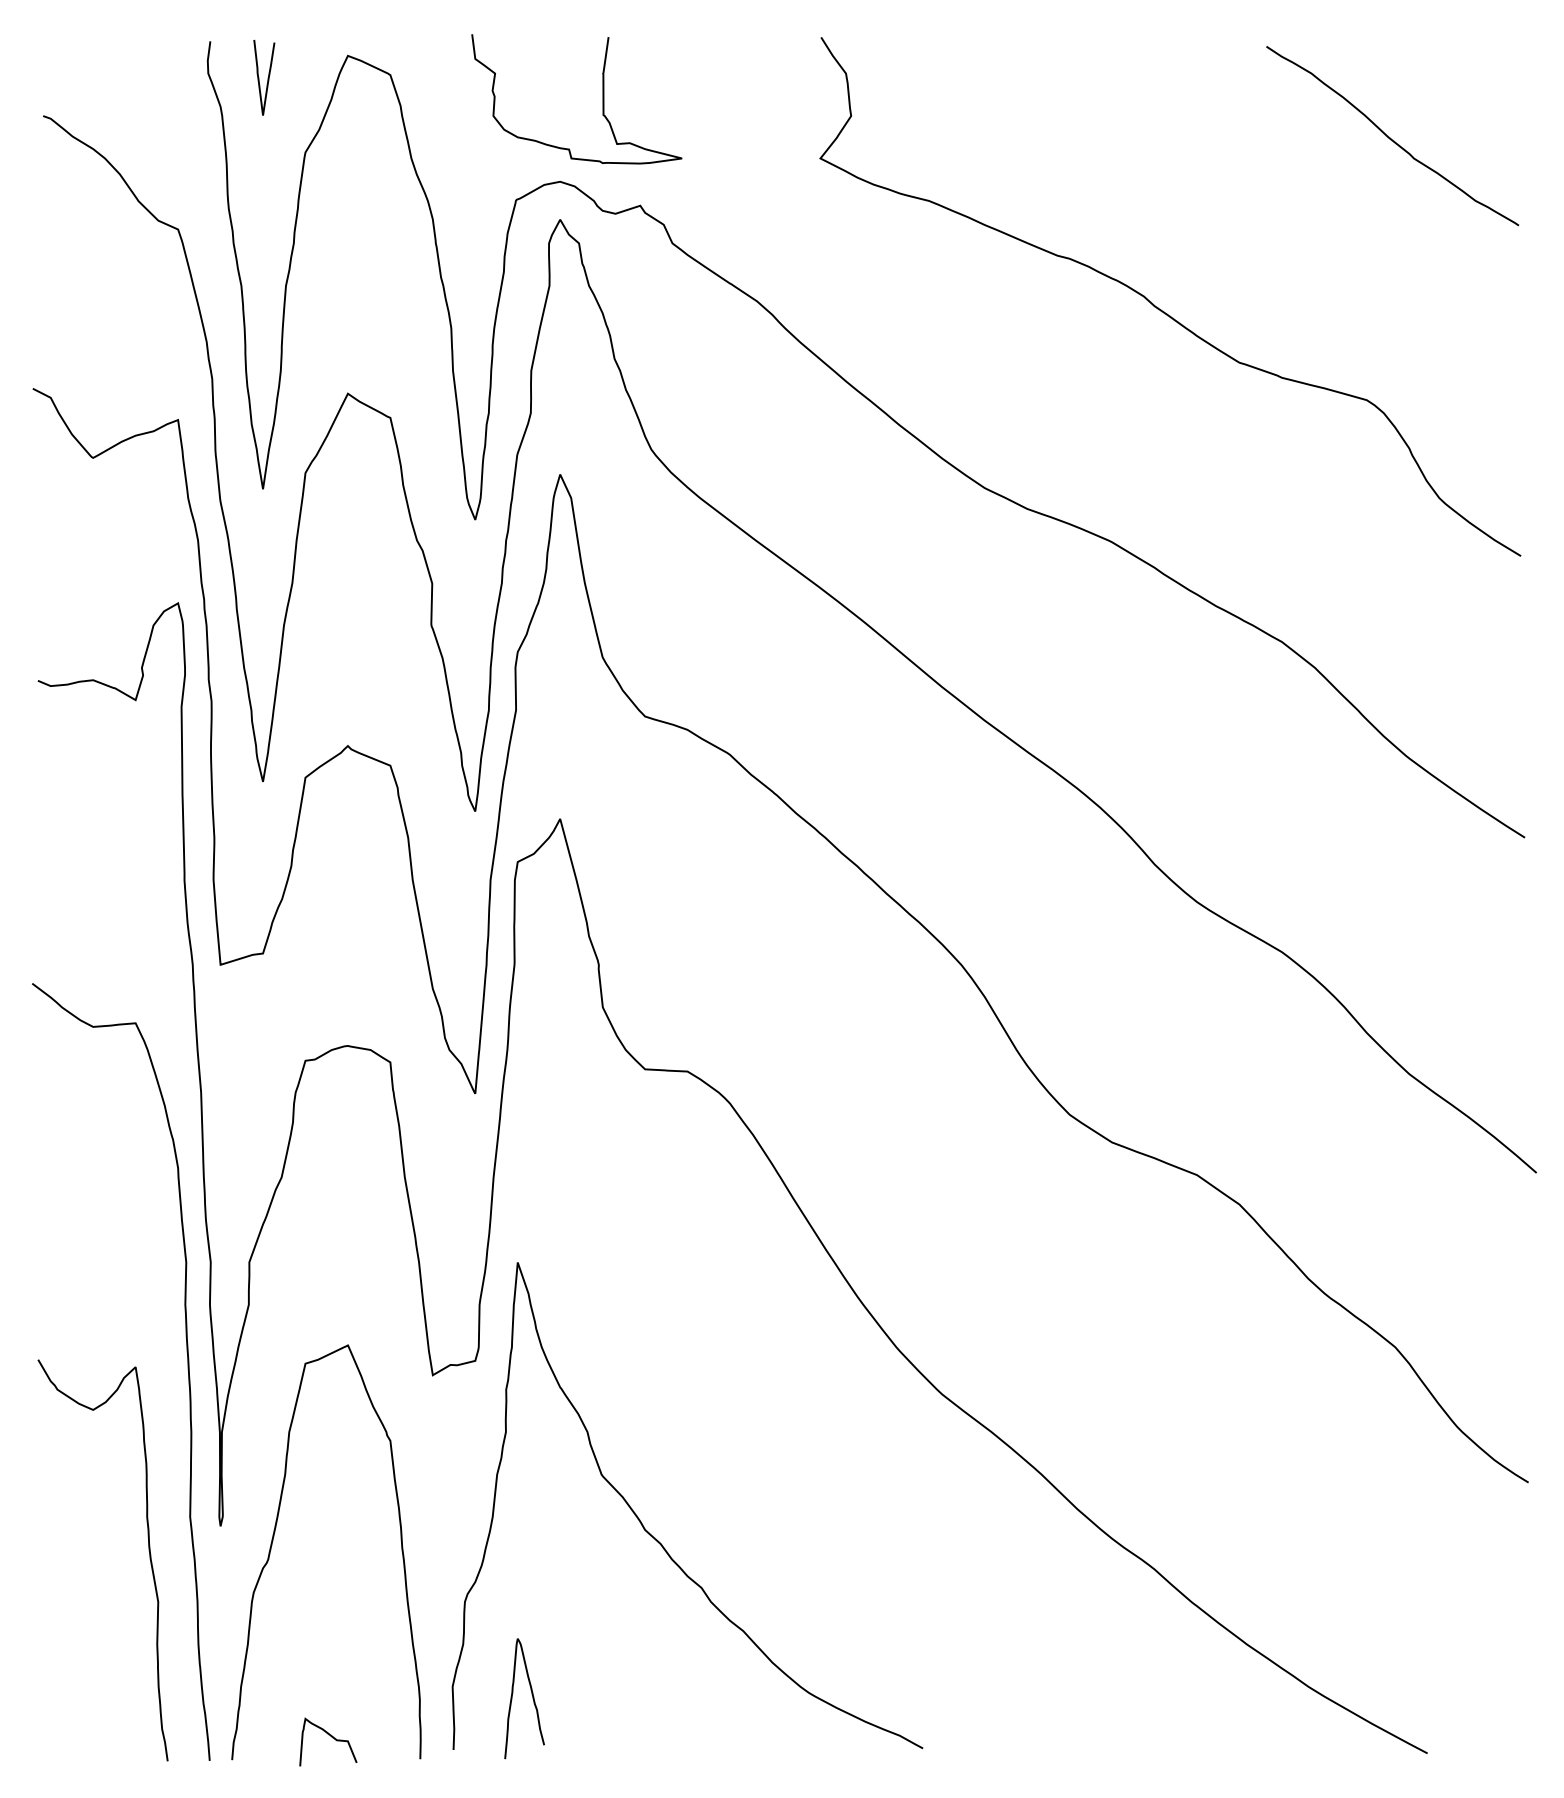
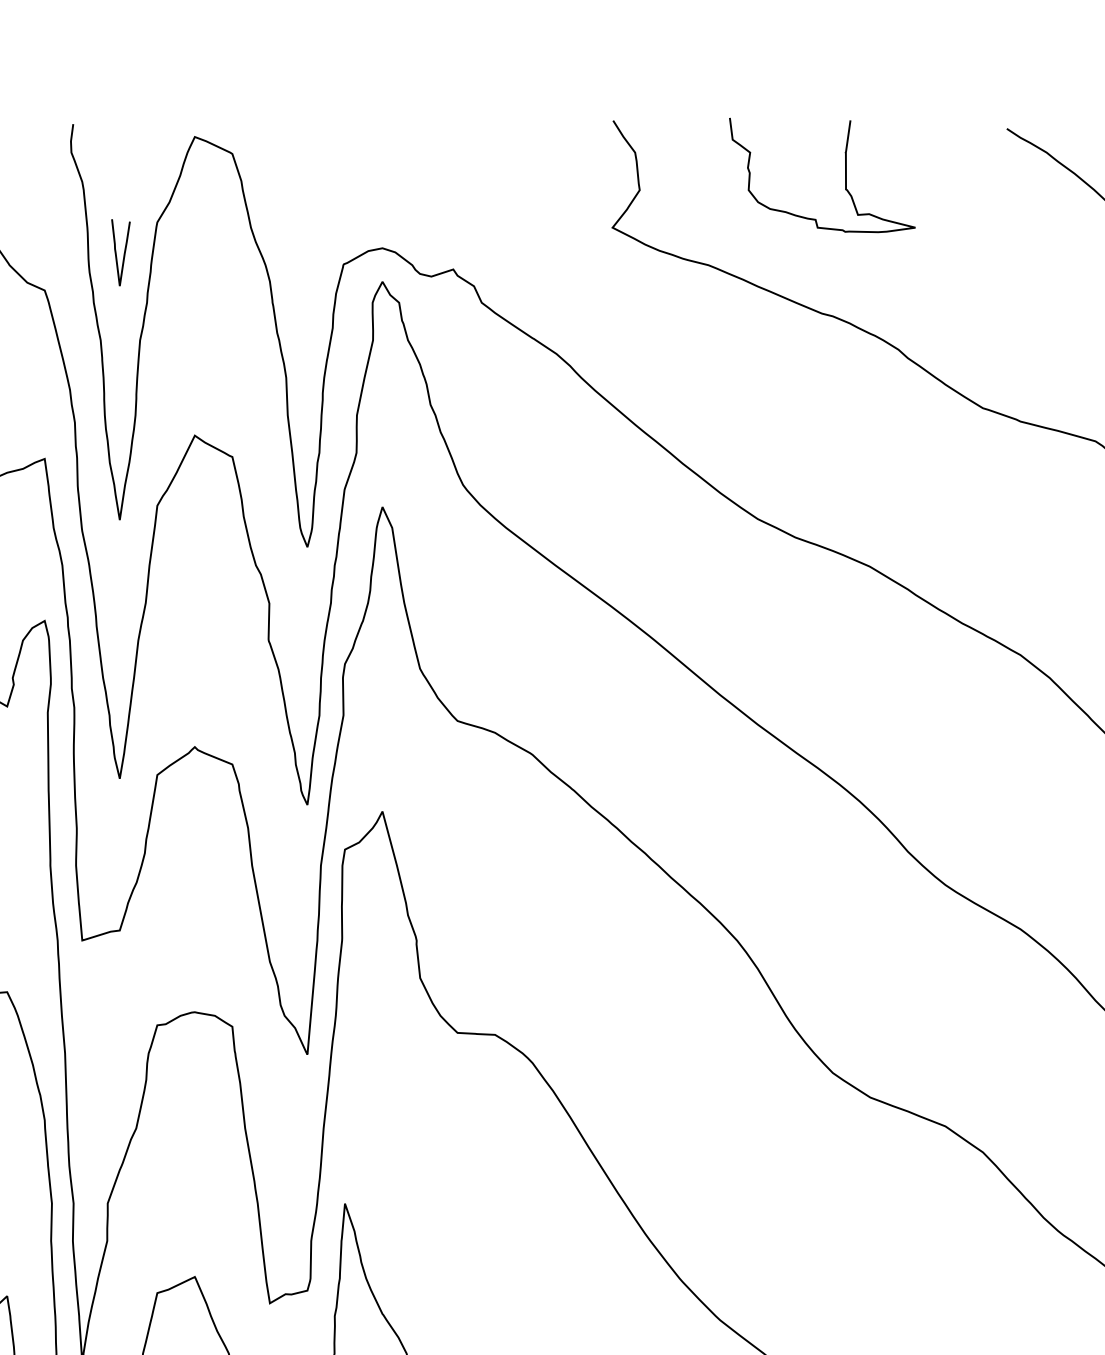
curve: (267, 77) -> (123, 252), moved
curve: (602, 99) -> (845, 175), moved

